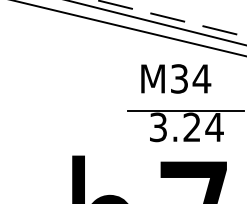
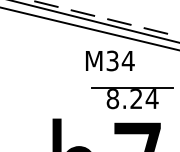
text: (176, 78) -> (110, 60), moved
text: (157, 128) -> (112, 99), 3.24 -> 8.24

